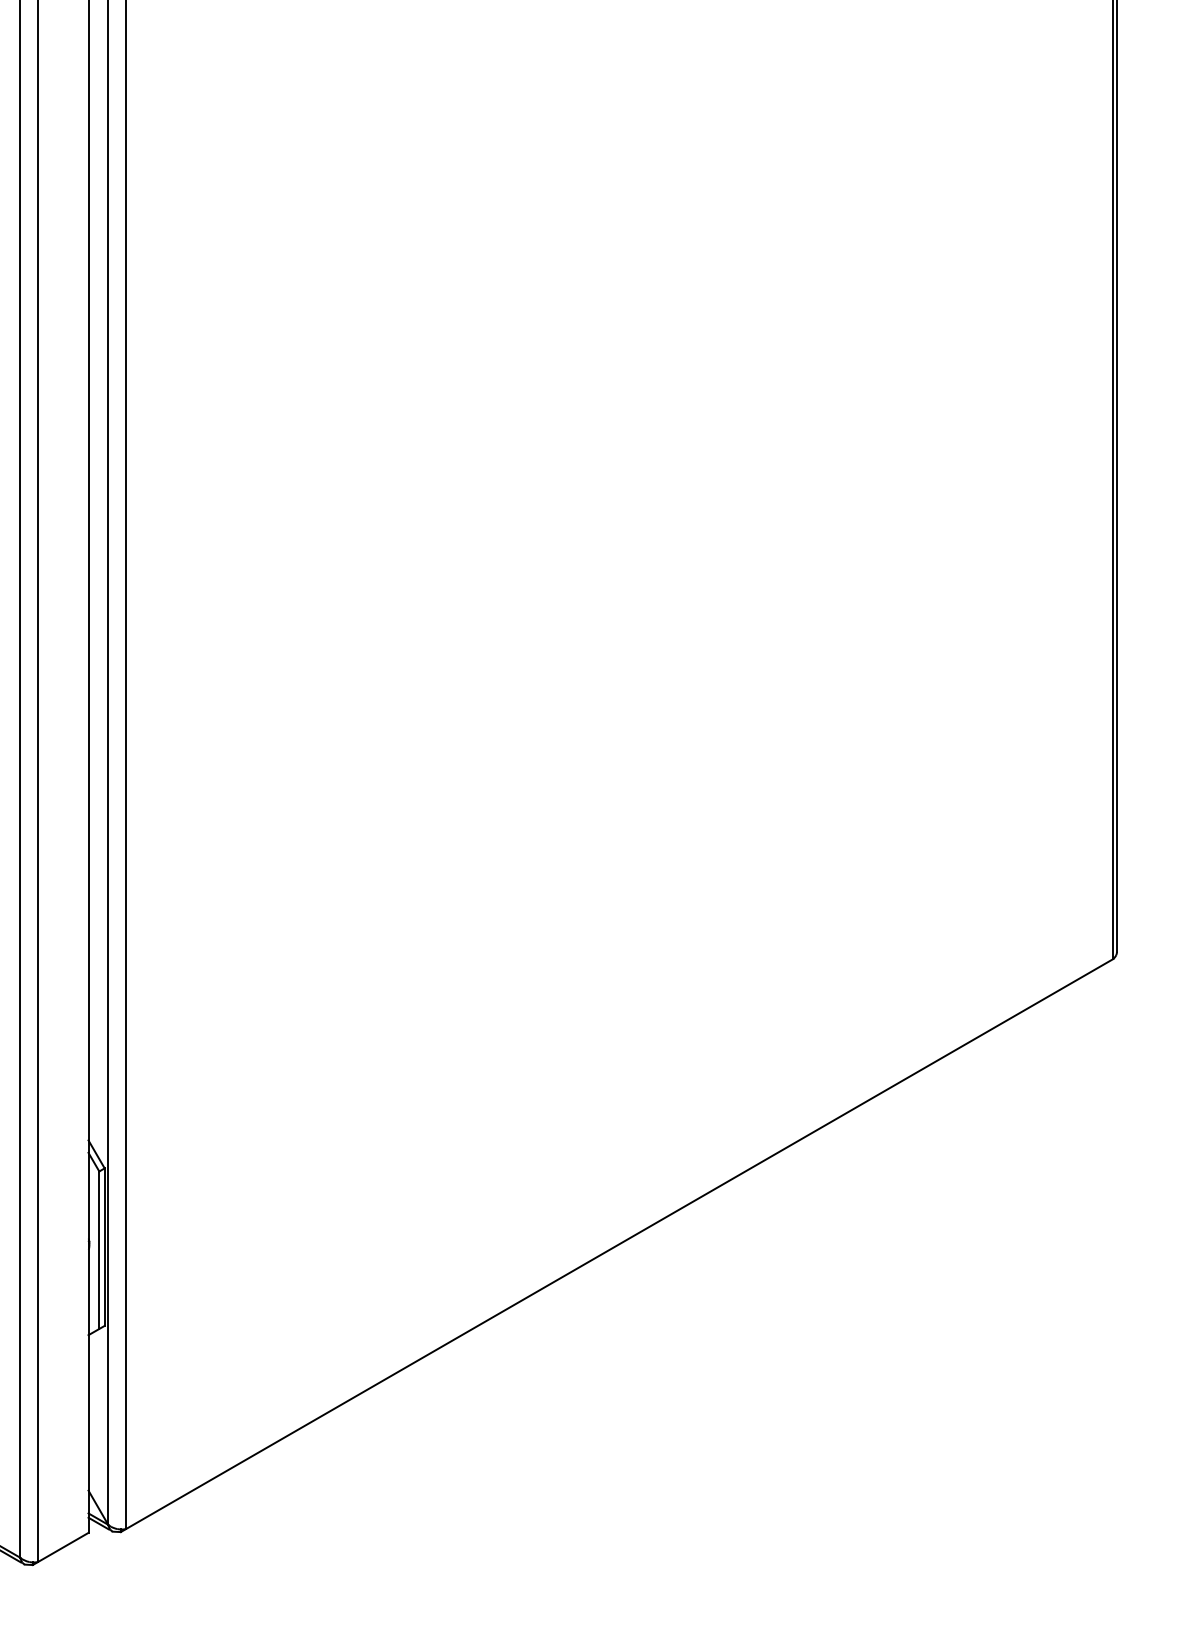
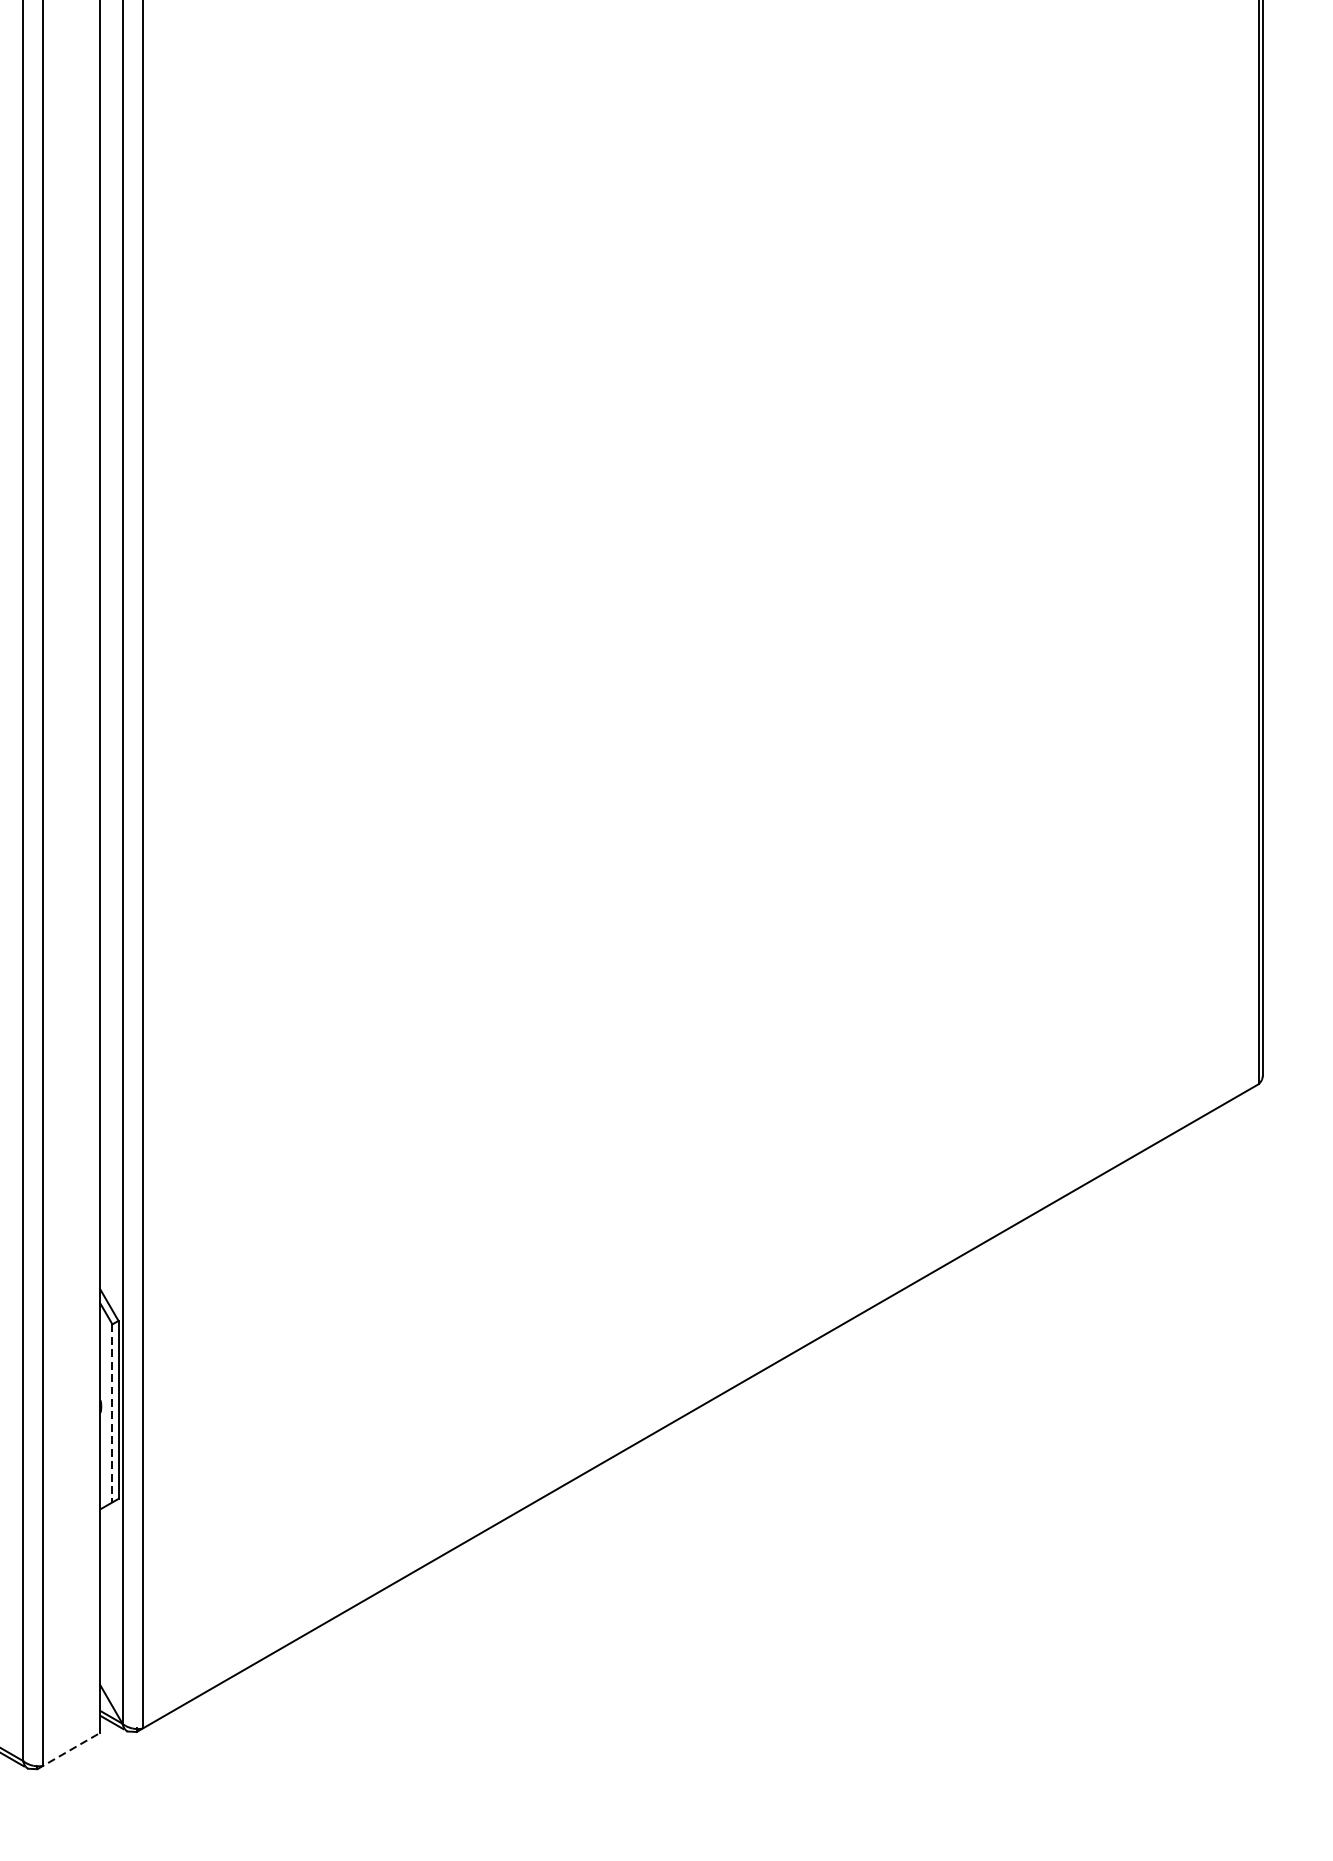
line: (99, 1250) -> (112, 1413), solid -> dashed
line: (61, 1548) -> (69, 1750), solid -> dashed

